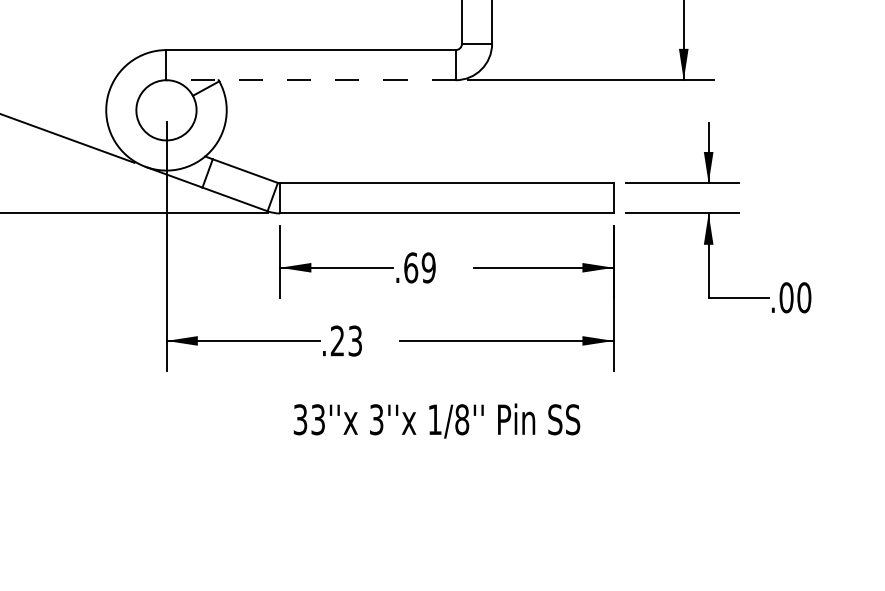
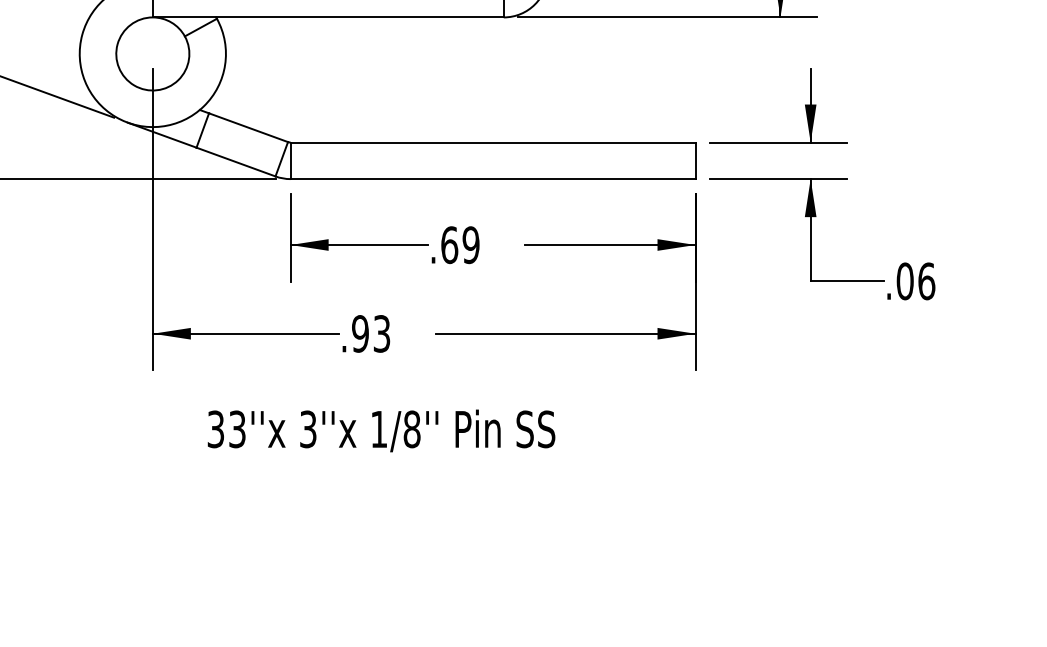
line: (311, 80) -> (328, 17), dashed -> solid
text: (804, 297) -> (926, 281), .00 -> .06
text: (337, 340) -> (360, 333), .23 -> .93
text: (436, 420) -> (380, 430), moved

